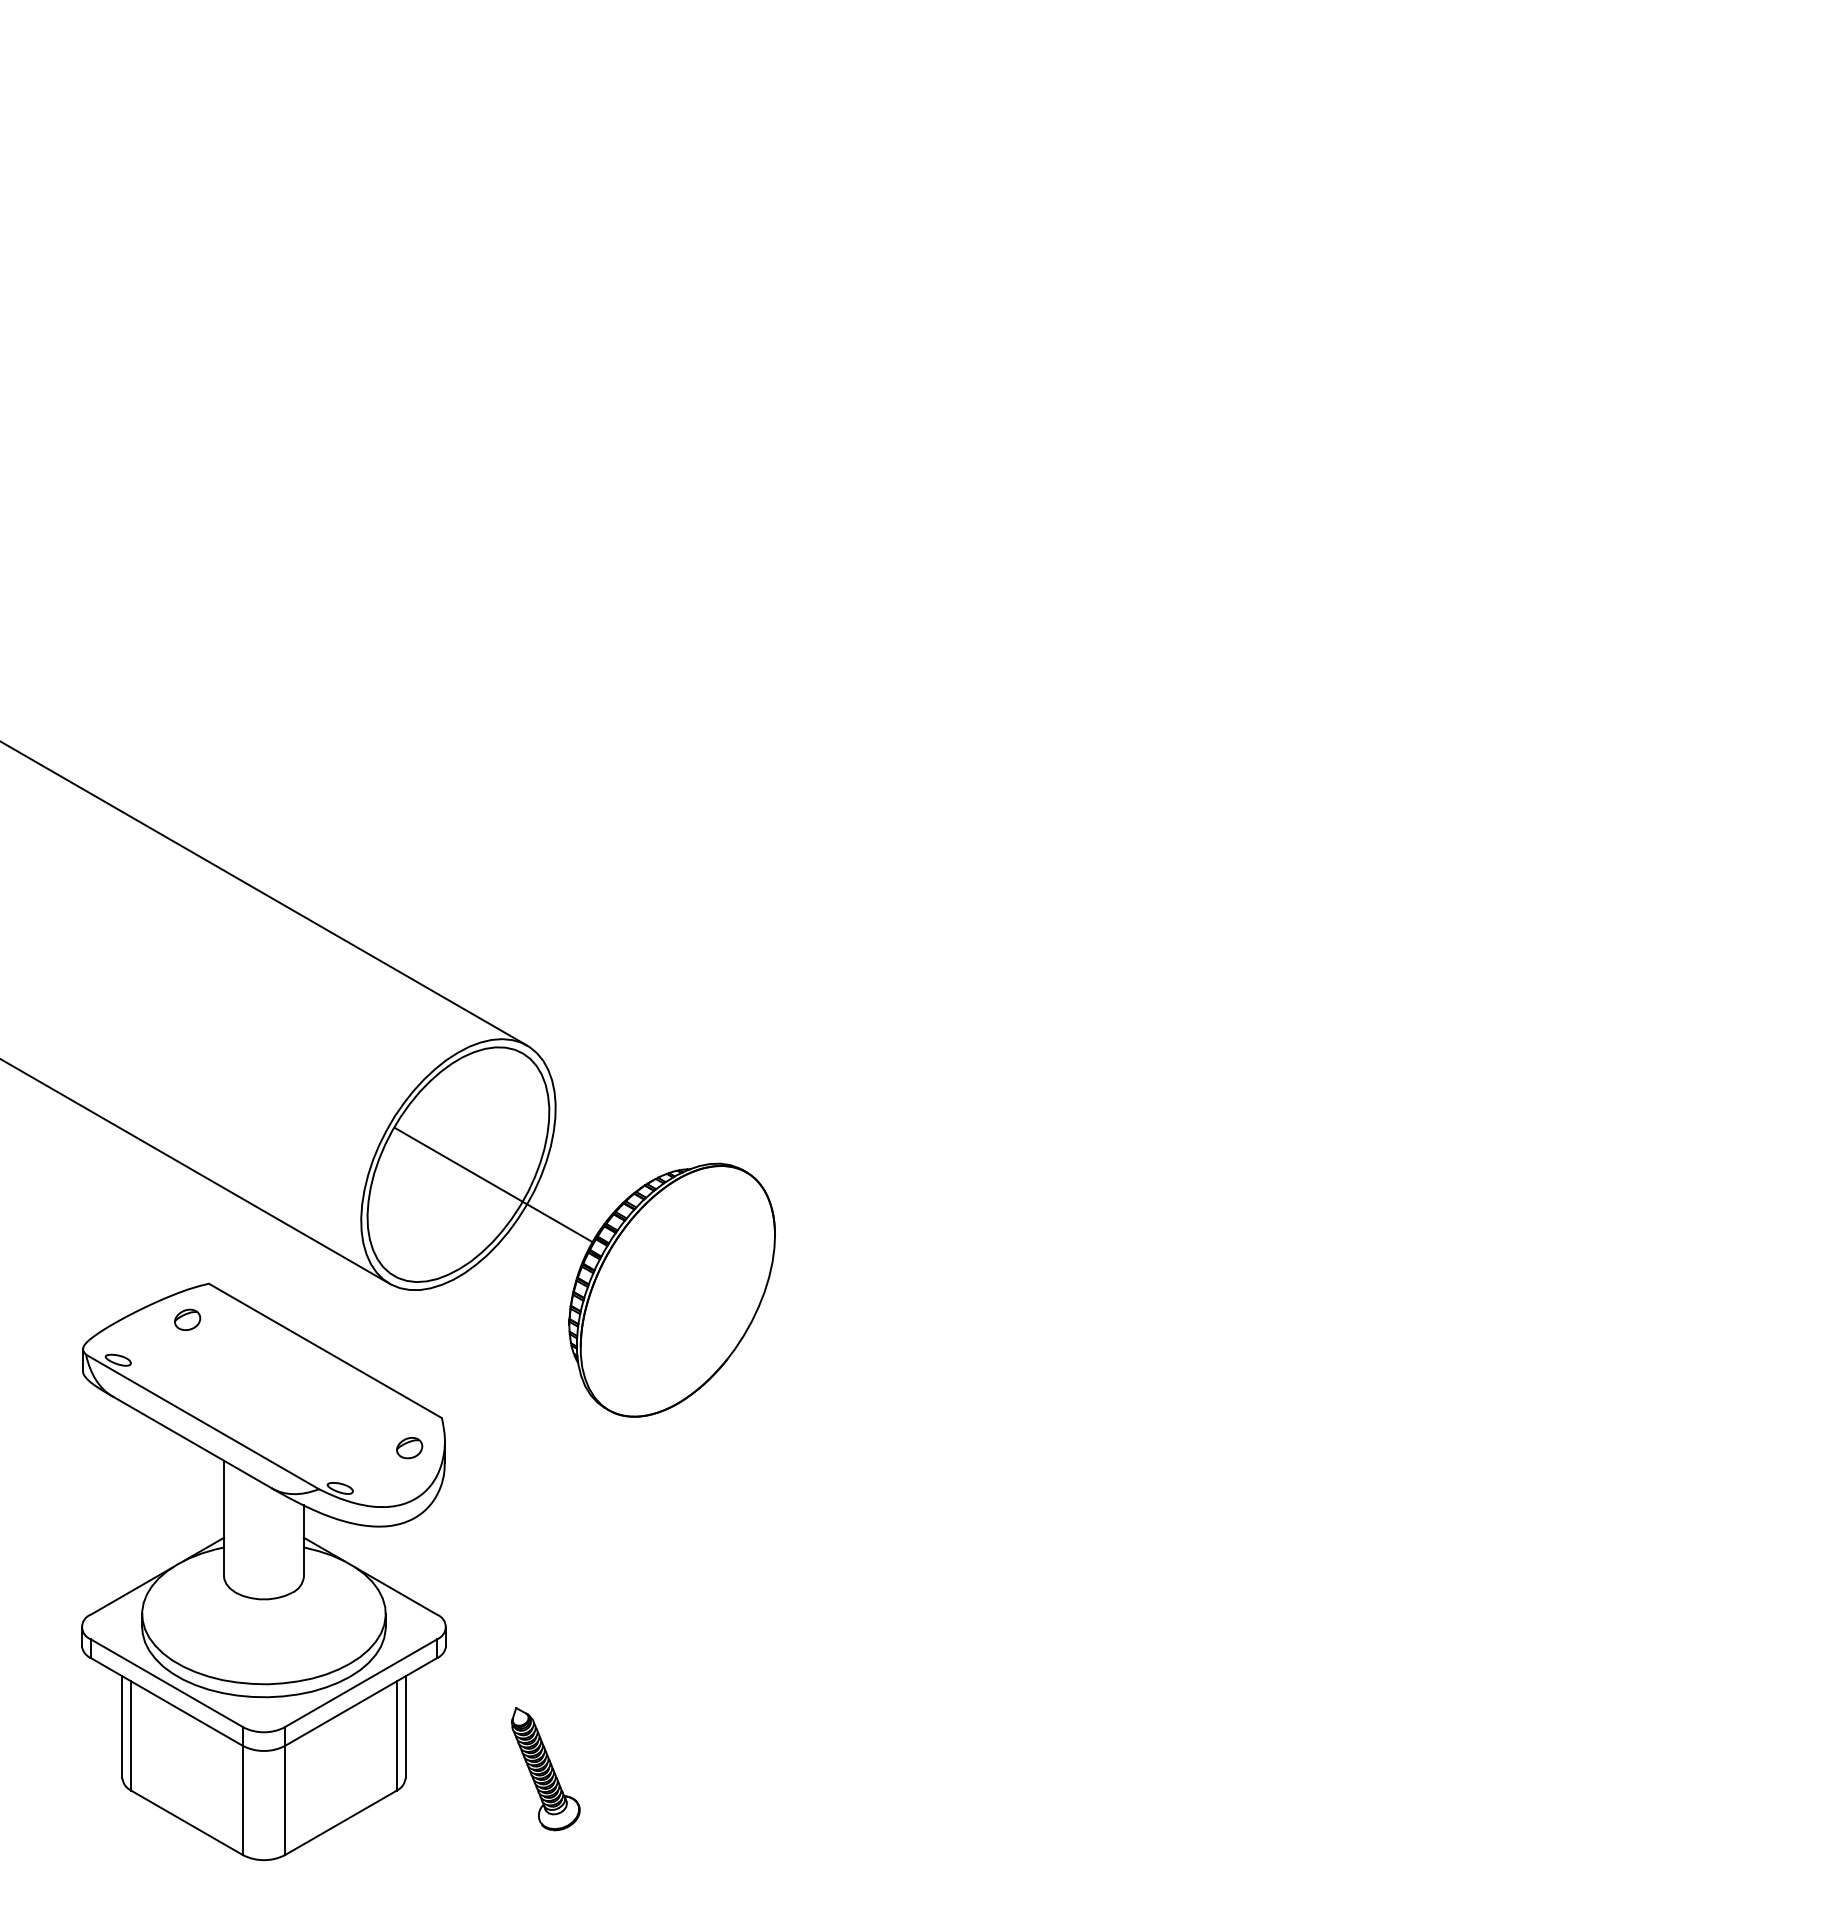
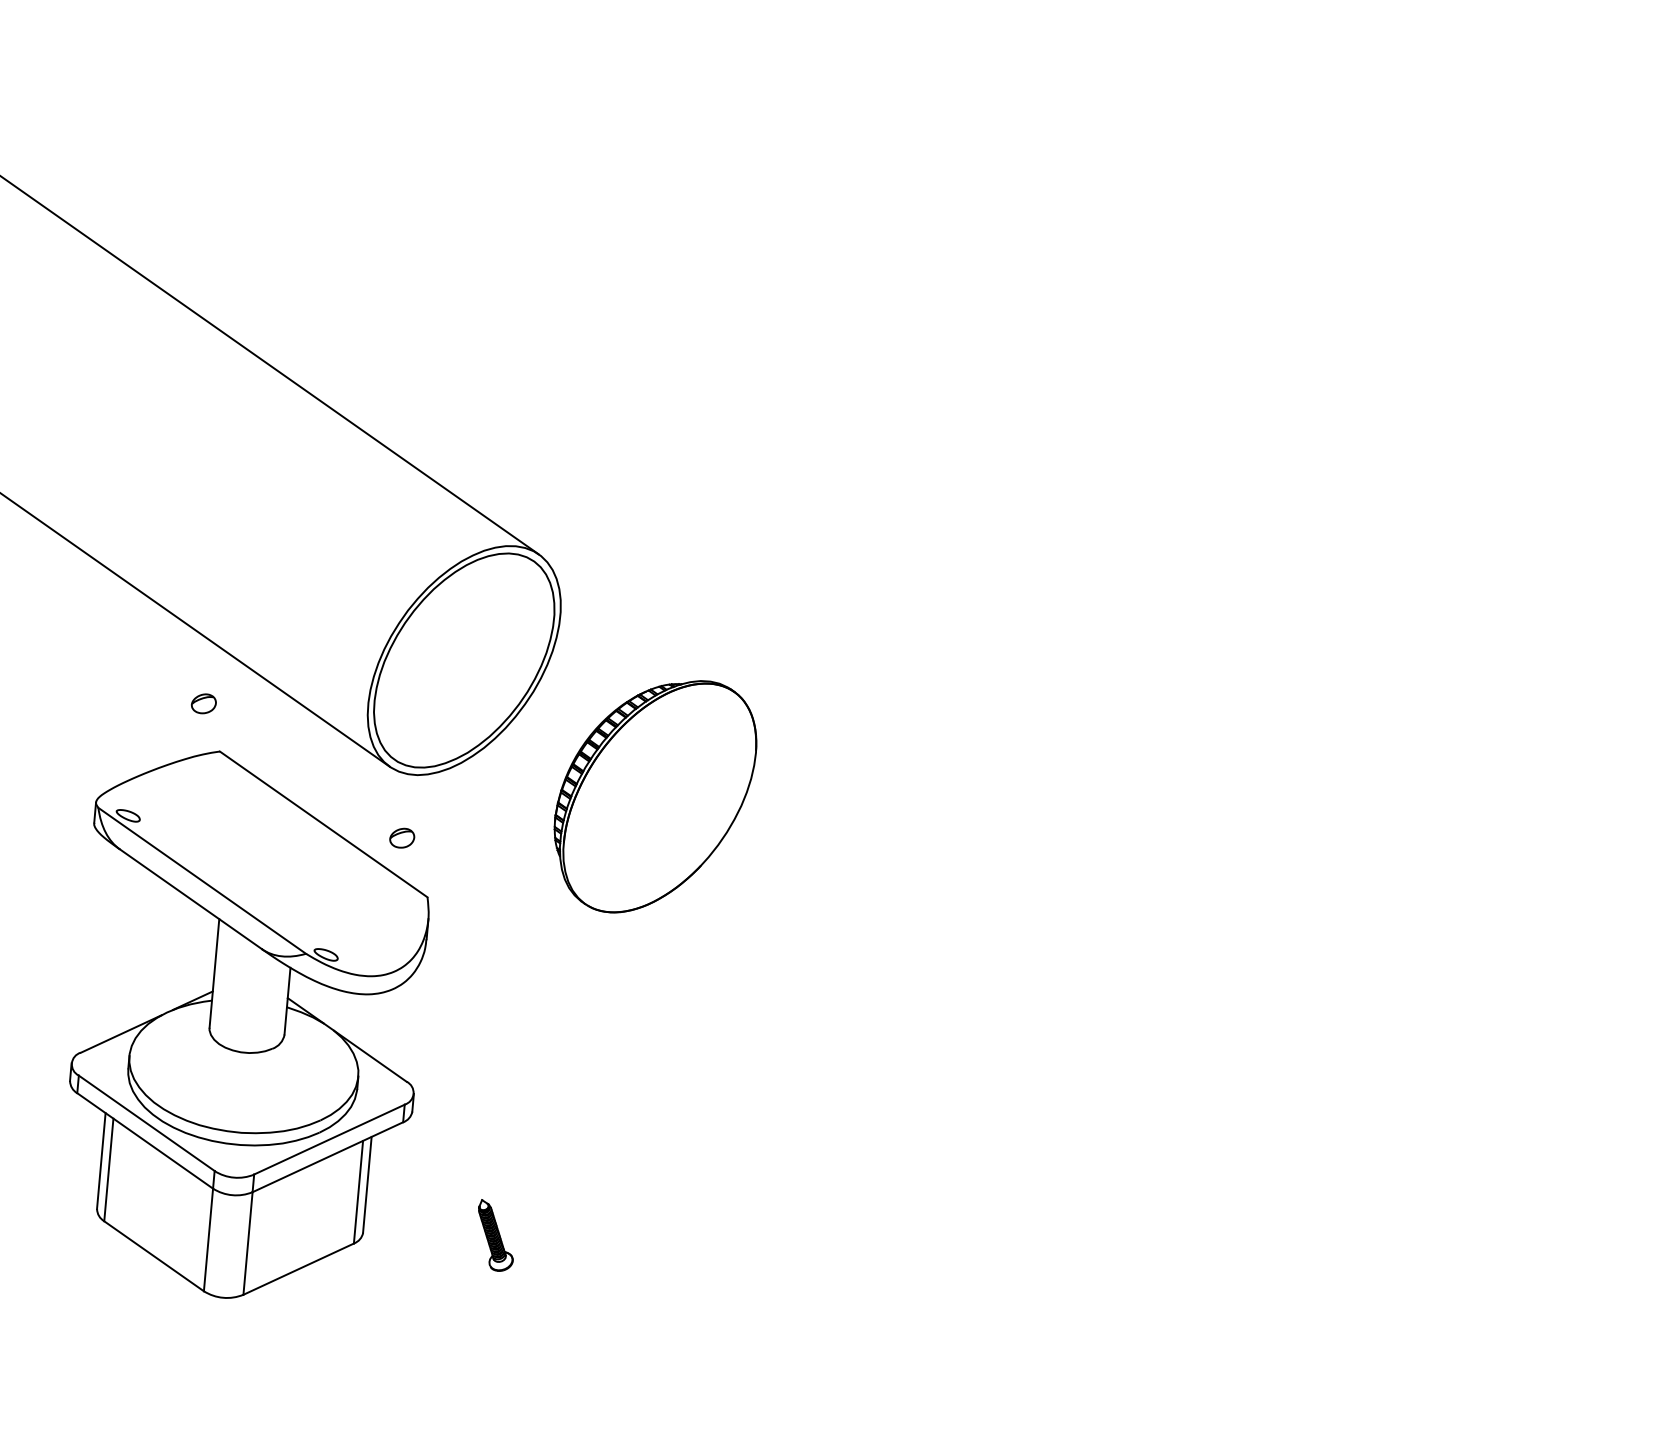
line: (493, 1184) -> (495, 682), removed
part: (187, 1319) -> (203, 703), moved
part: (409, 1448) -> (402, 838), moved
part: (545, 1769) -> (495, 1236), size x0.6

